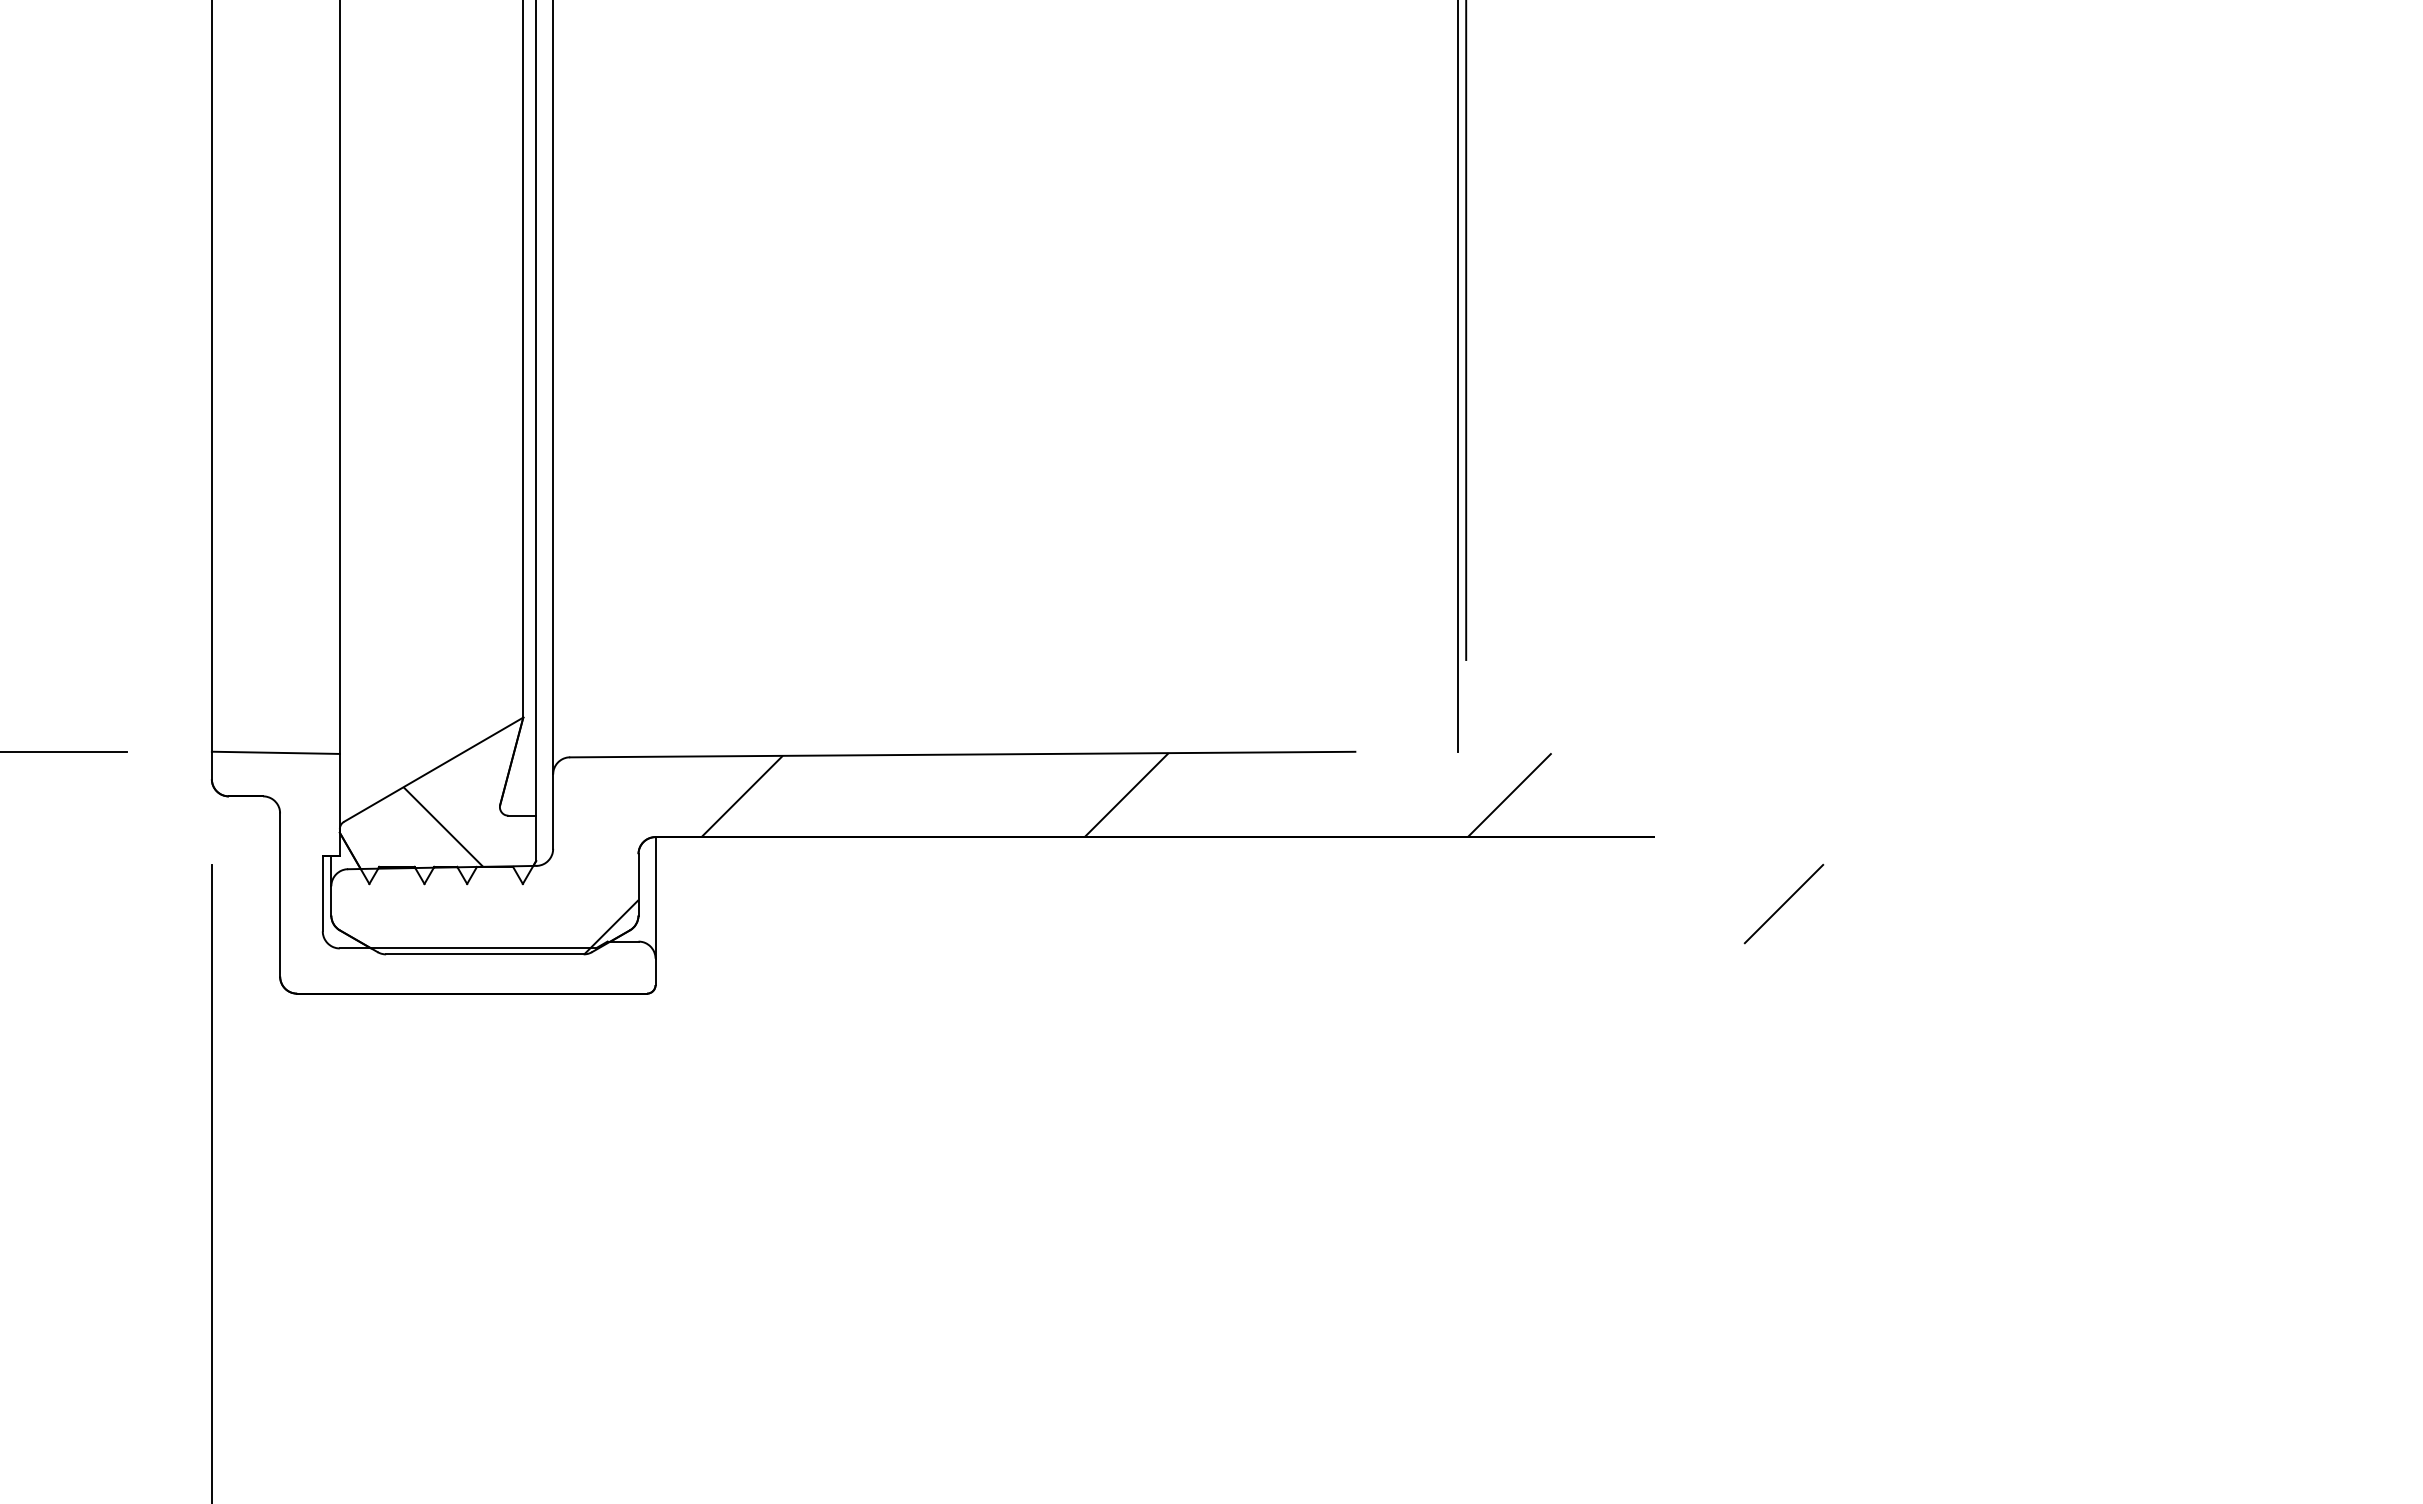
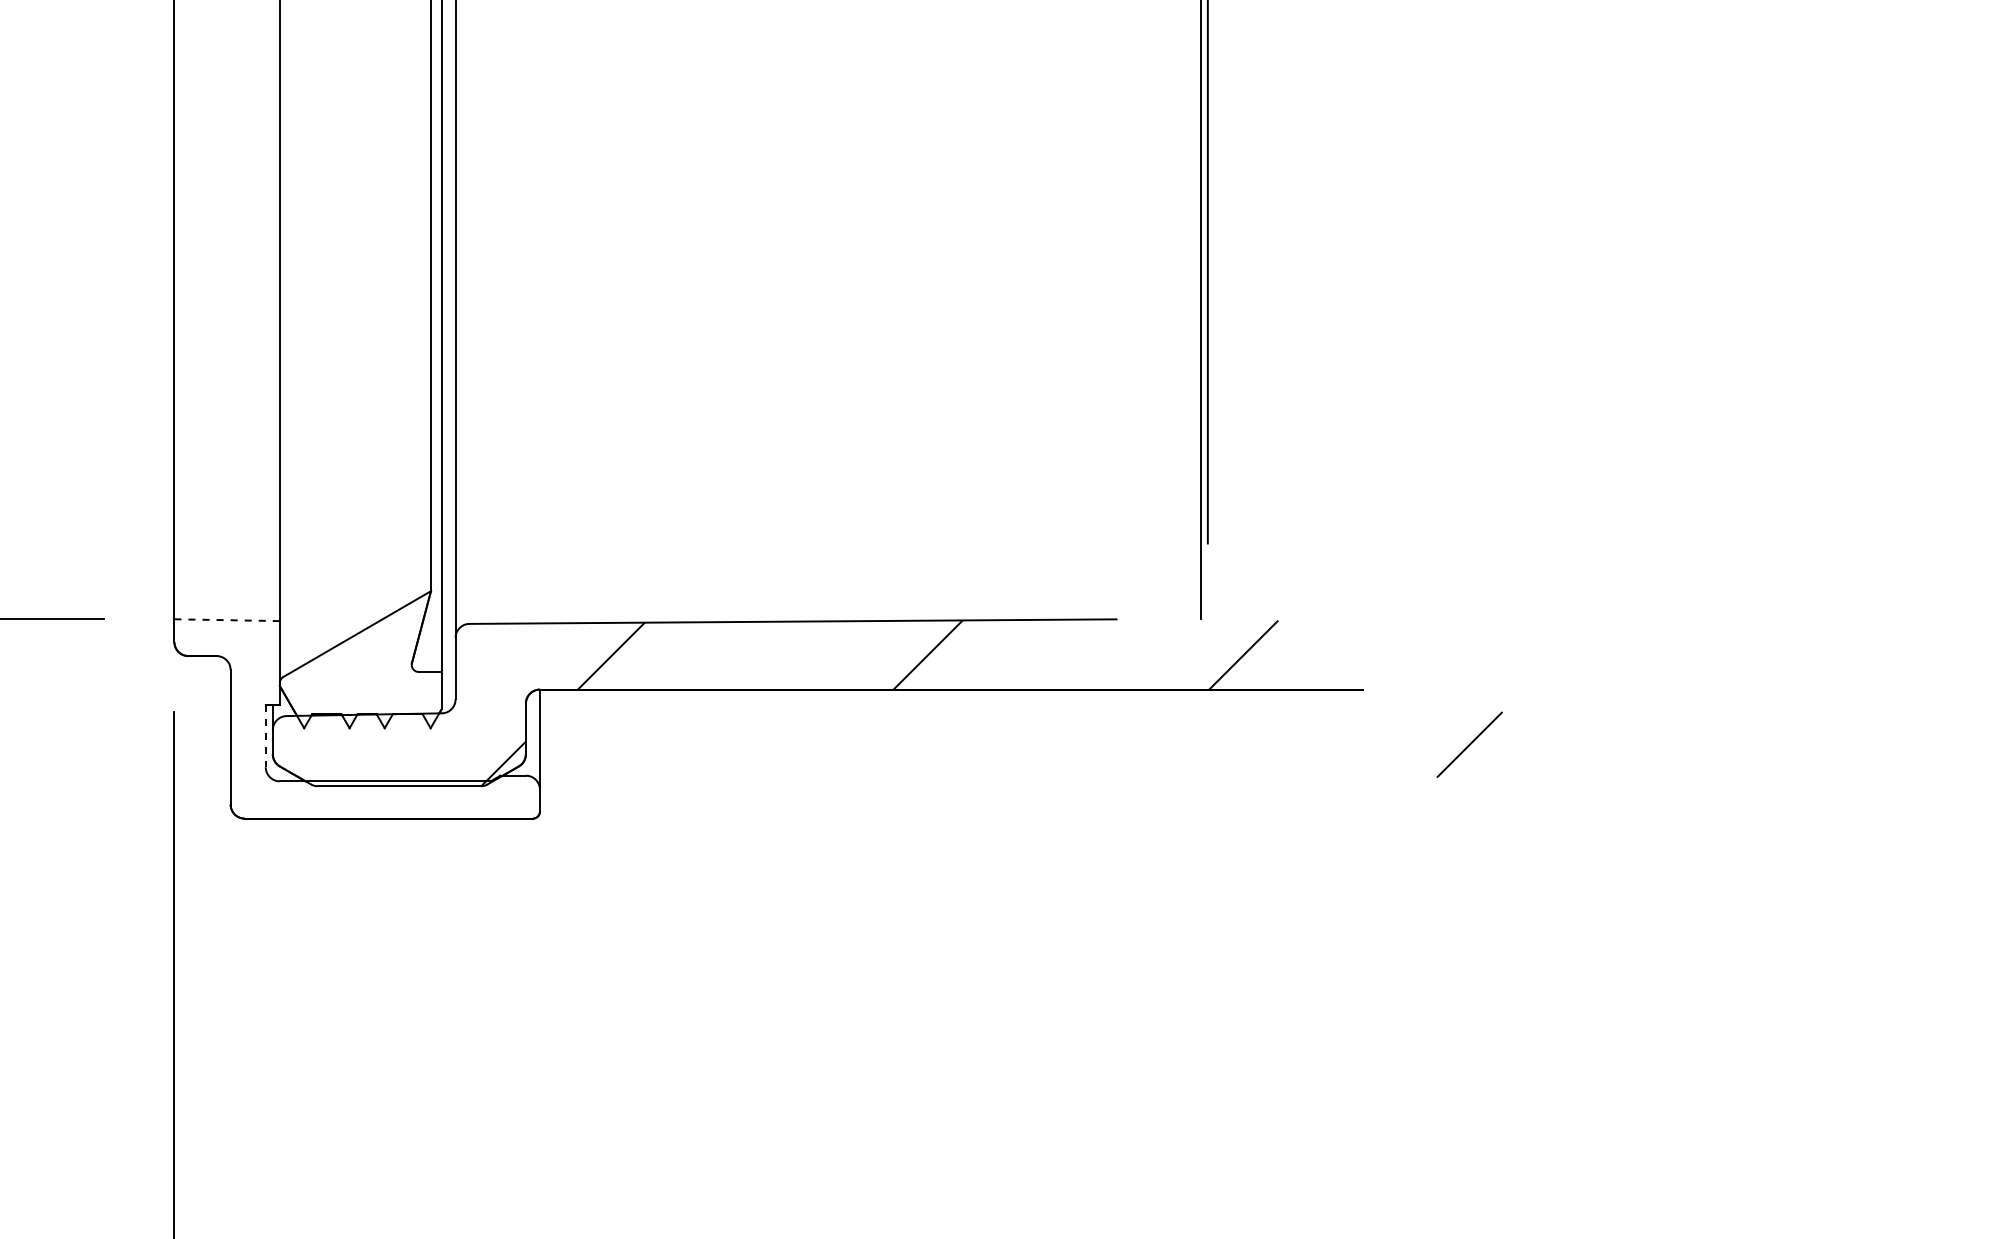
line: (276, 752) -> (227, 619), solid -> dashed
hatch: (443, 826) -> (365, 680), removed
line: (322, 893) -> (265, 736), solid -> dashed

